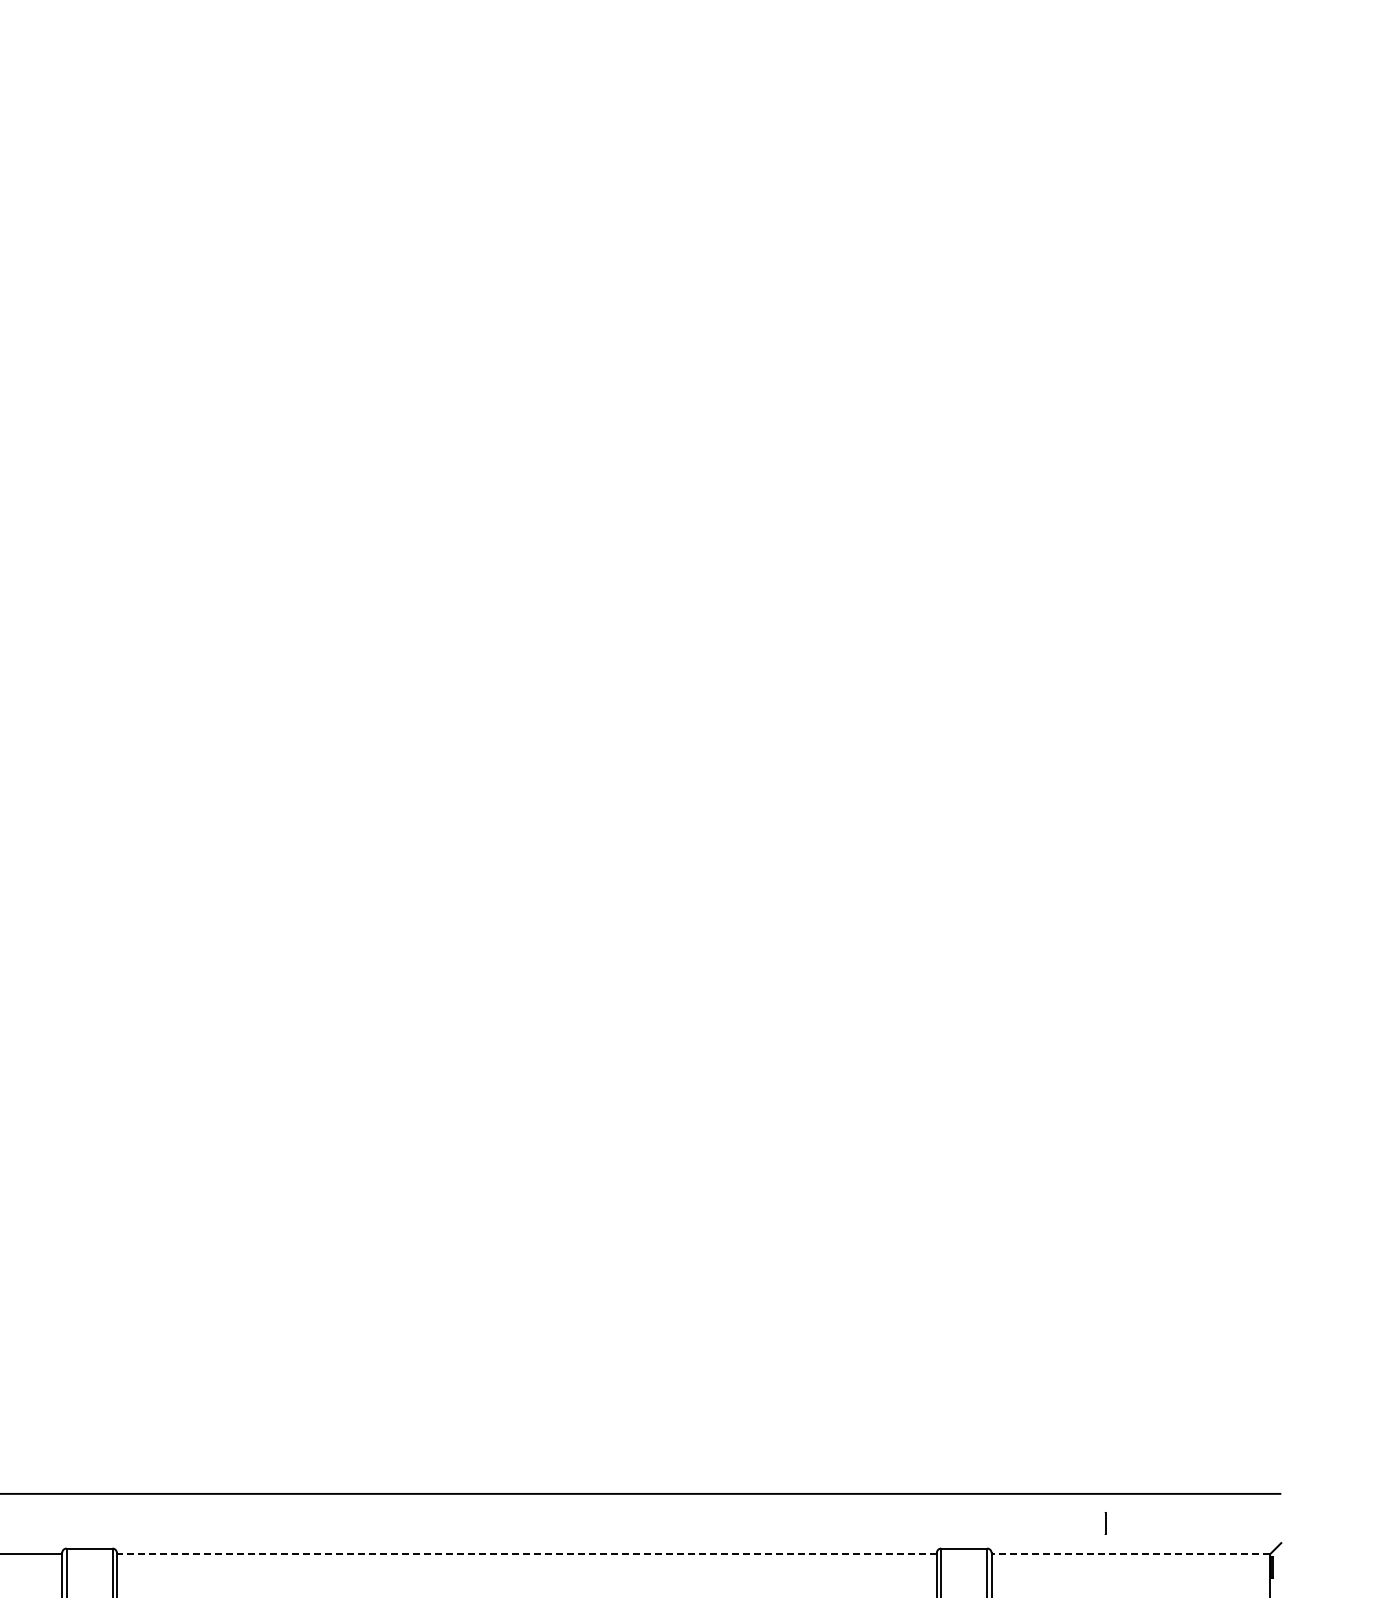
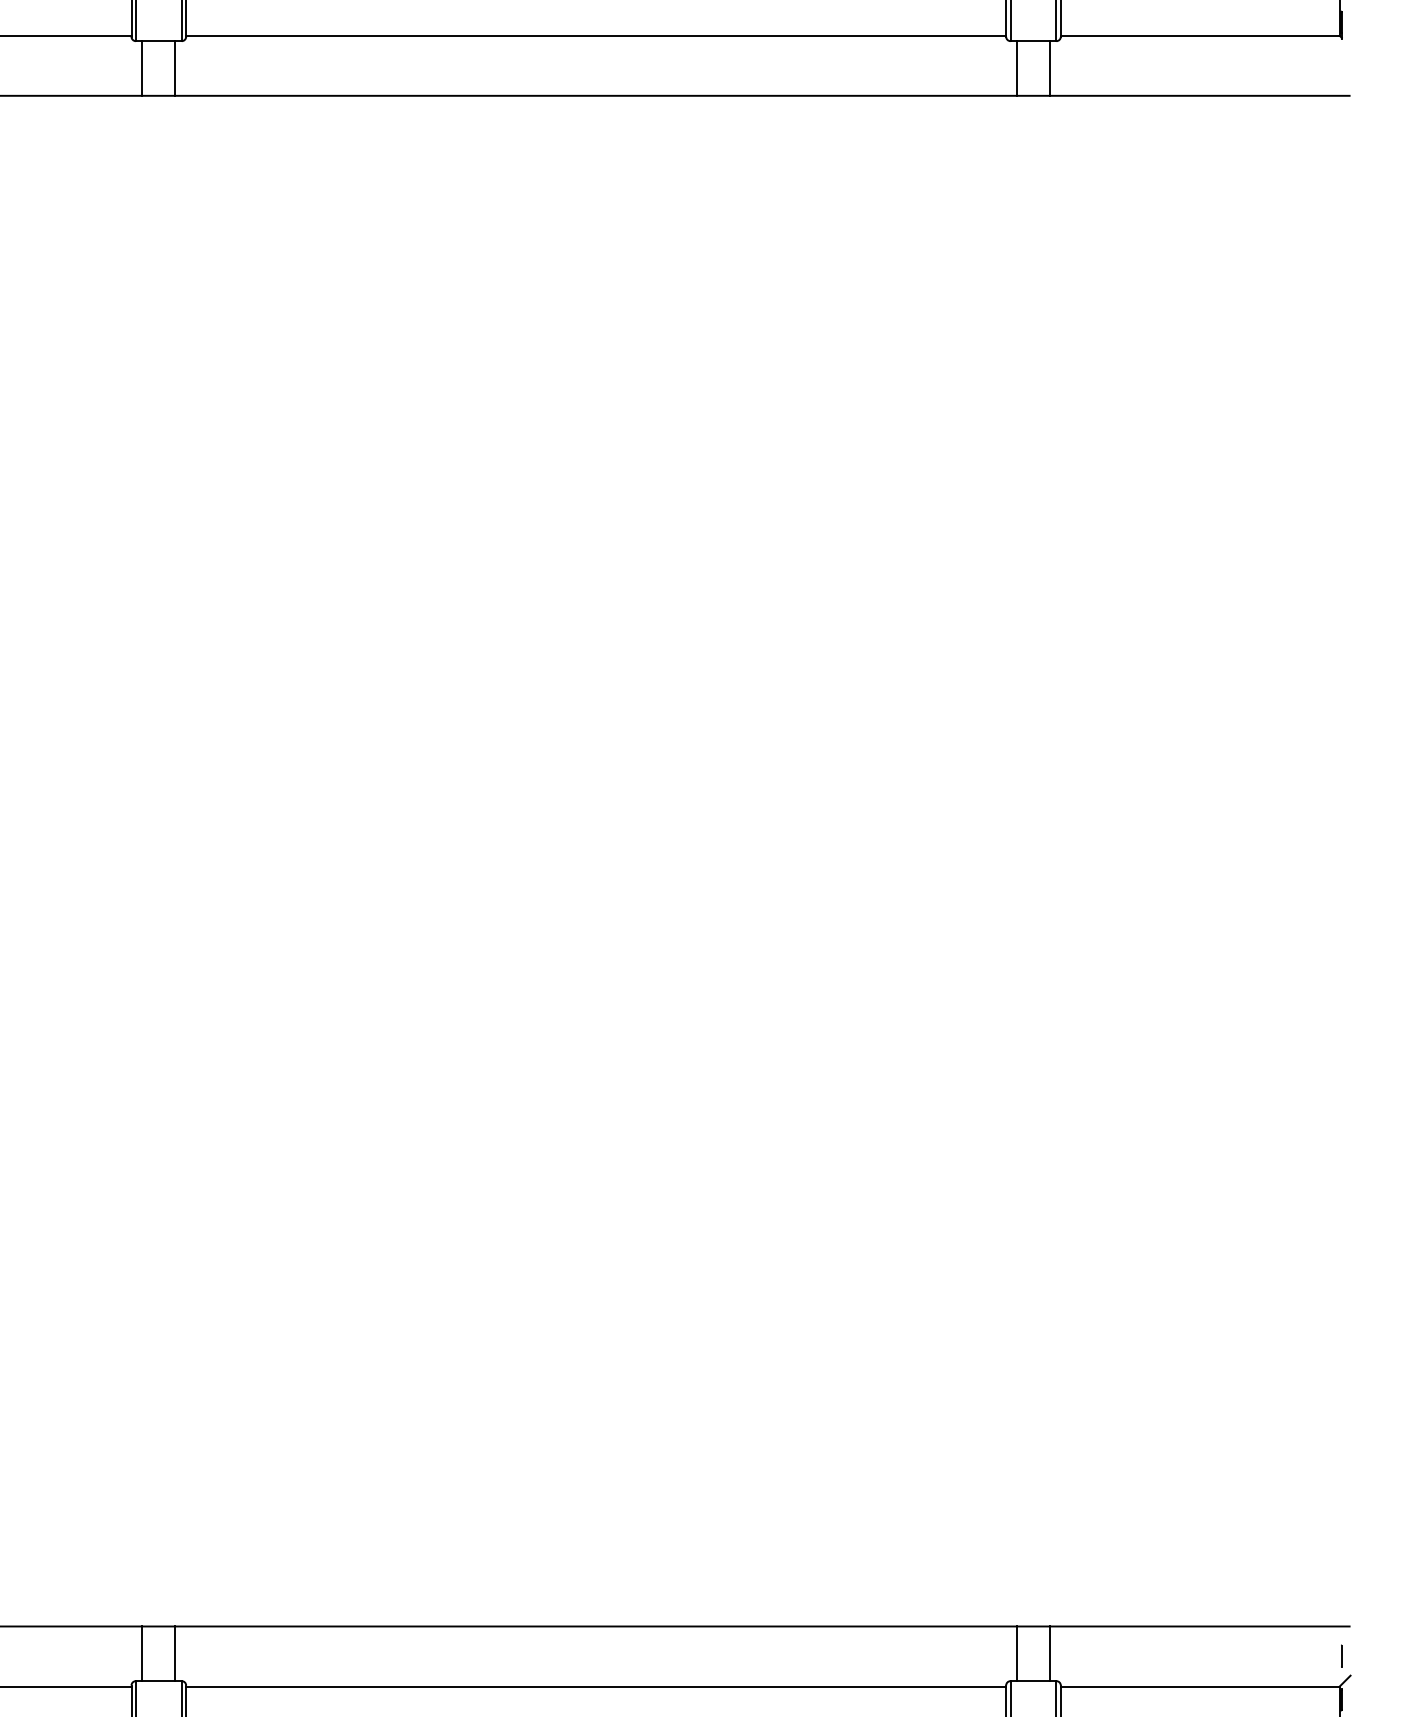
line: (73, 1520) -> (142, 1653), added
line: (106, 1520) -> (175, 1653), added
line: (948, 1520) -> (1017, 1653), added
line: (980, 1520) -> (1049, 1653), added
line: (1105, 1522) -> (1341, 1655), moved
line: (527, 1553) -> (596, 1686), dashed -> solid
line: (1130, 1553) -> (1199, 1686), dashed -> solid

